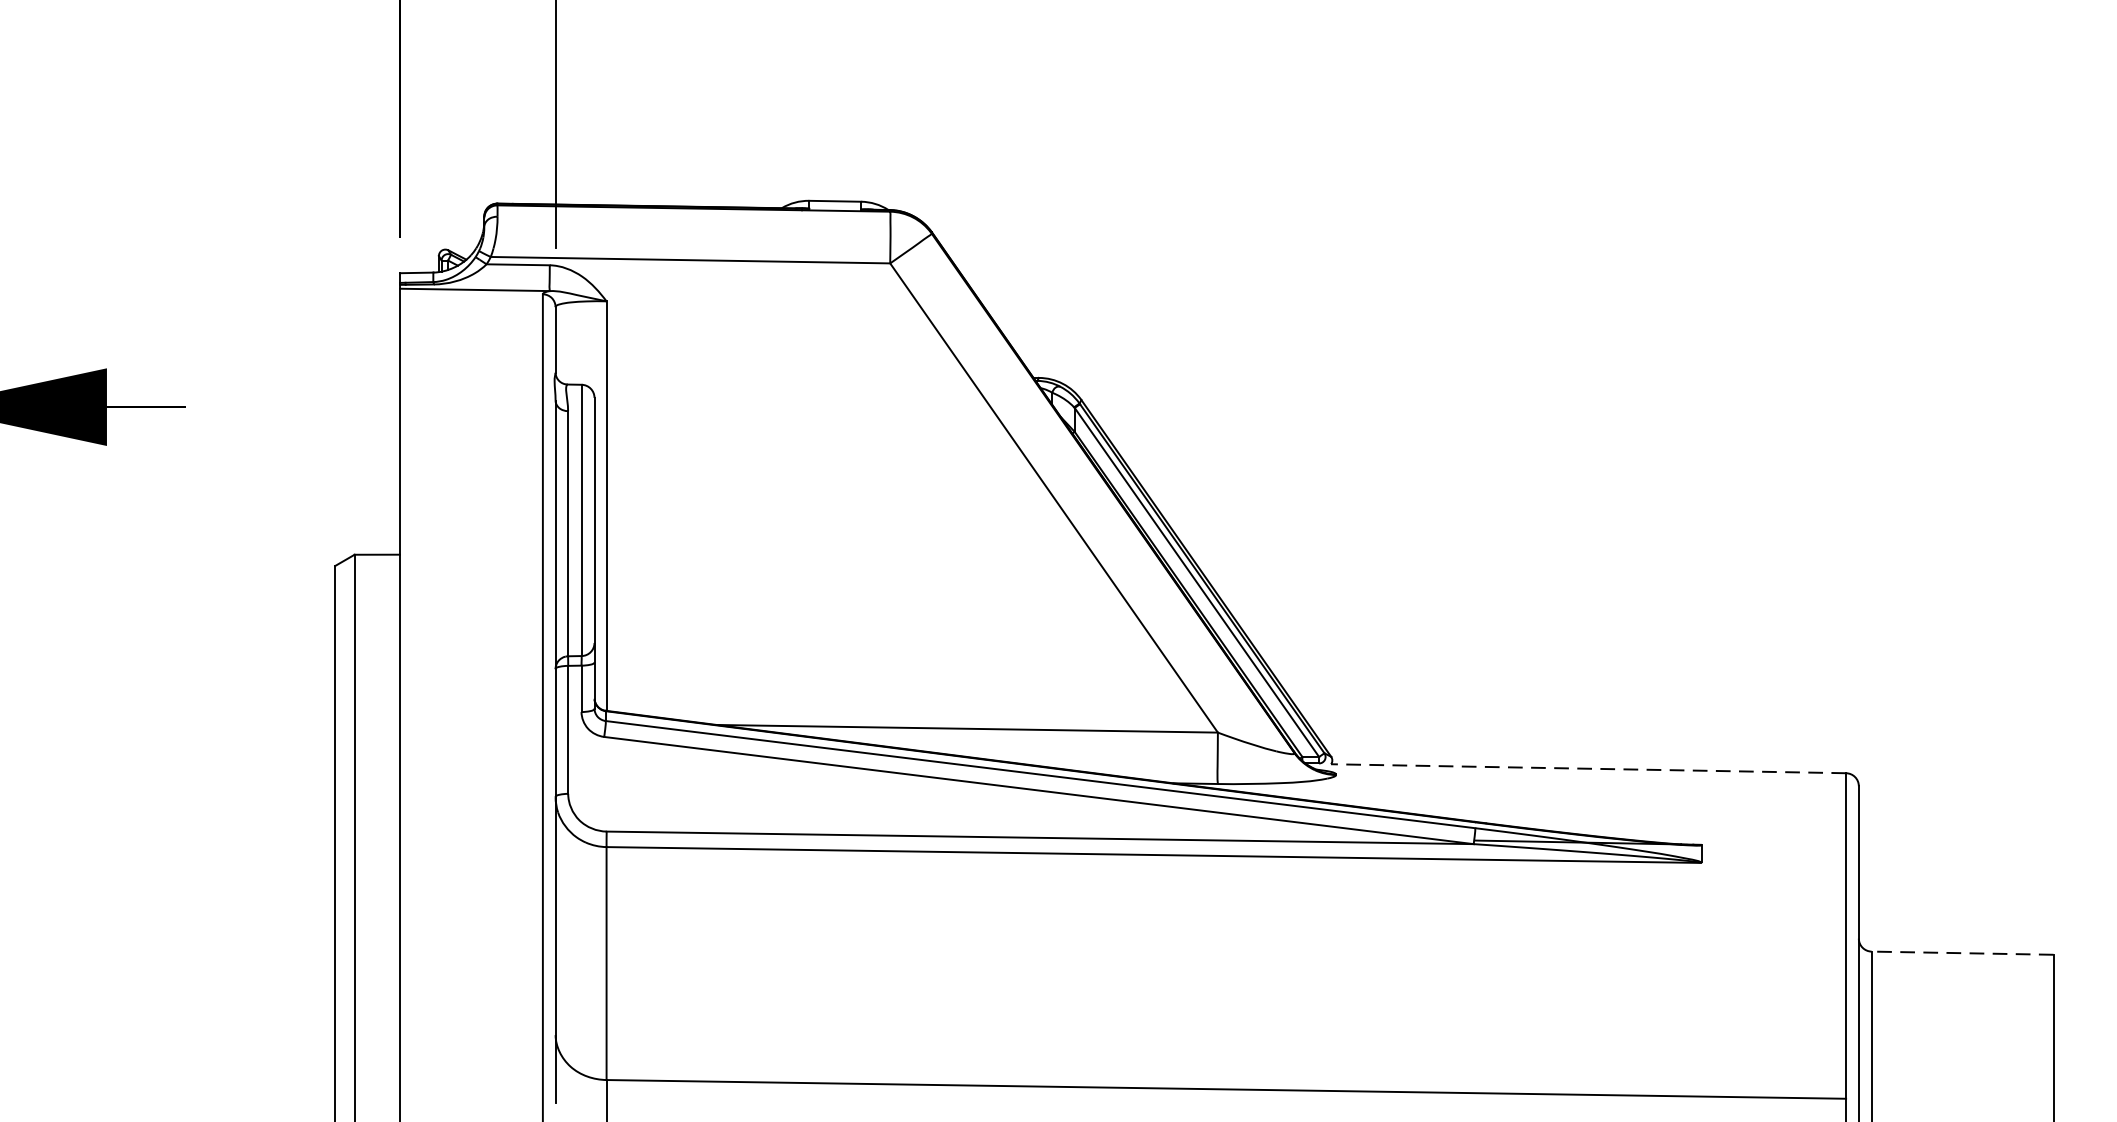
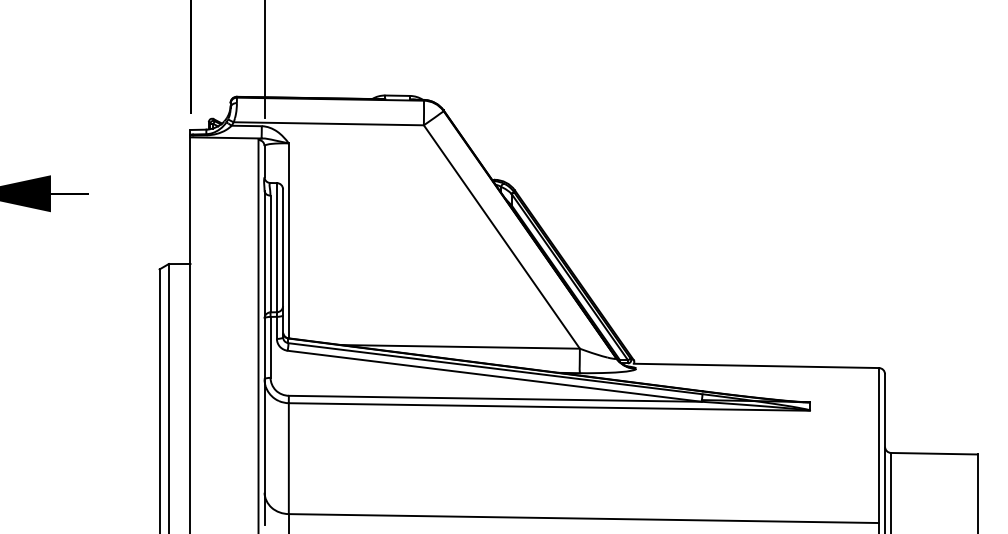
line: (1588, 767) -> (756, 365), dashed -> solid
line: (1960, 952) -> (933, 453), dashed -> solid

